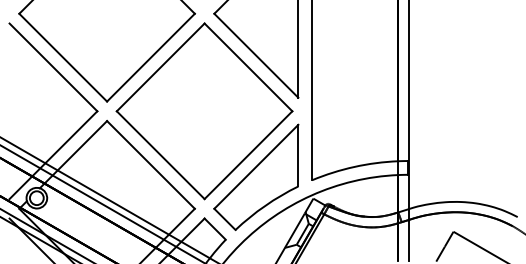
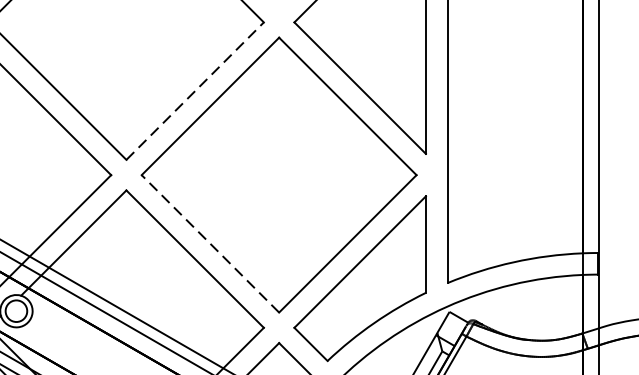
line: (151, 57) -> (195, 90), solid -> dashed
line: (160, 154) -> (210, 242), solid -> dashed

